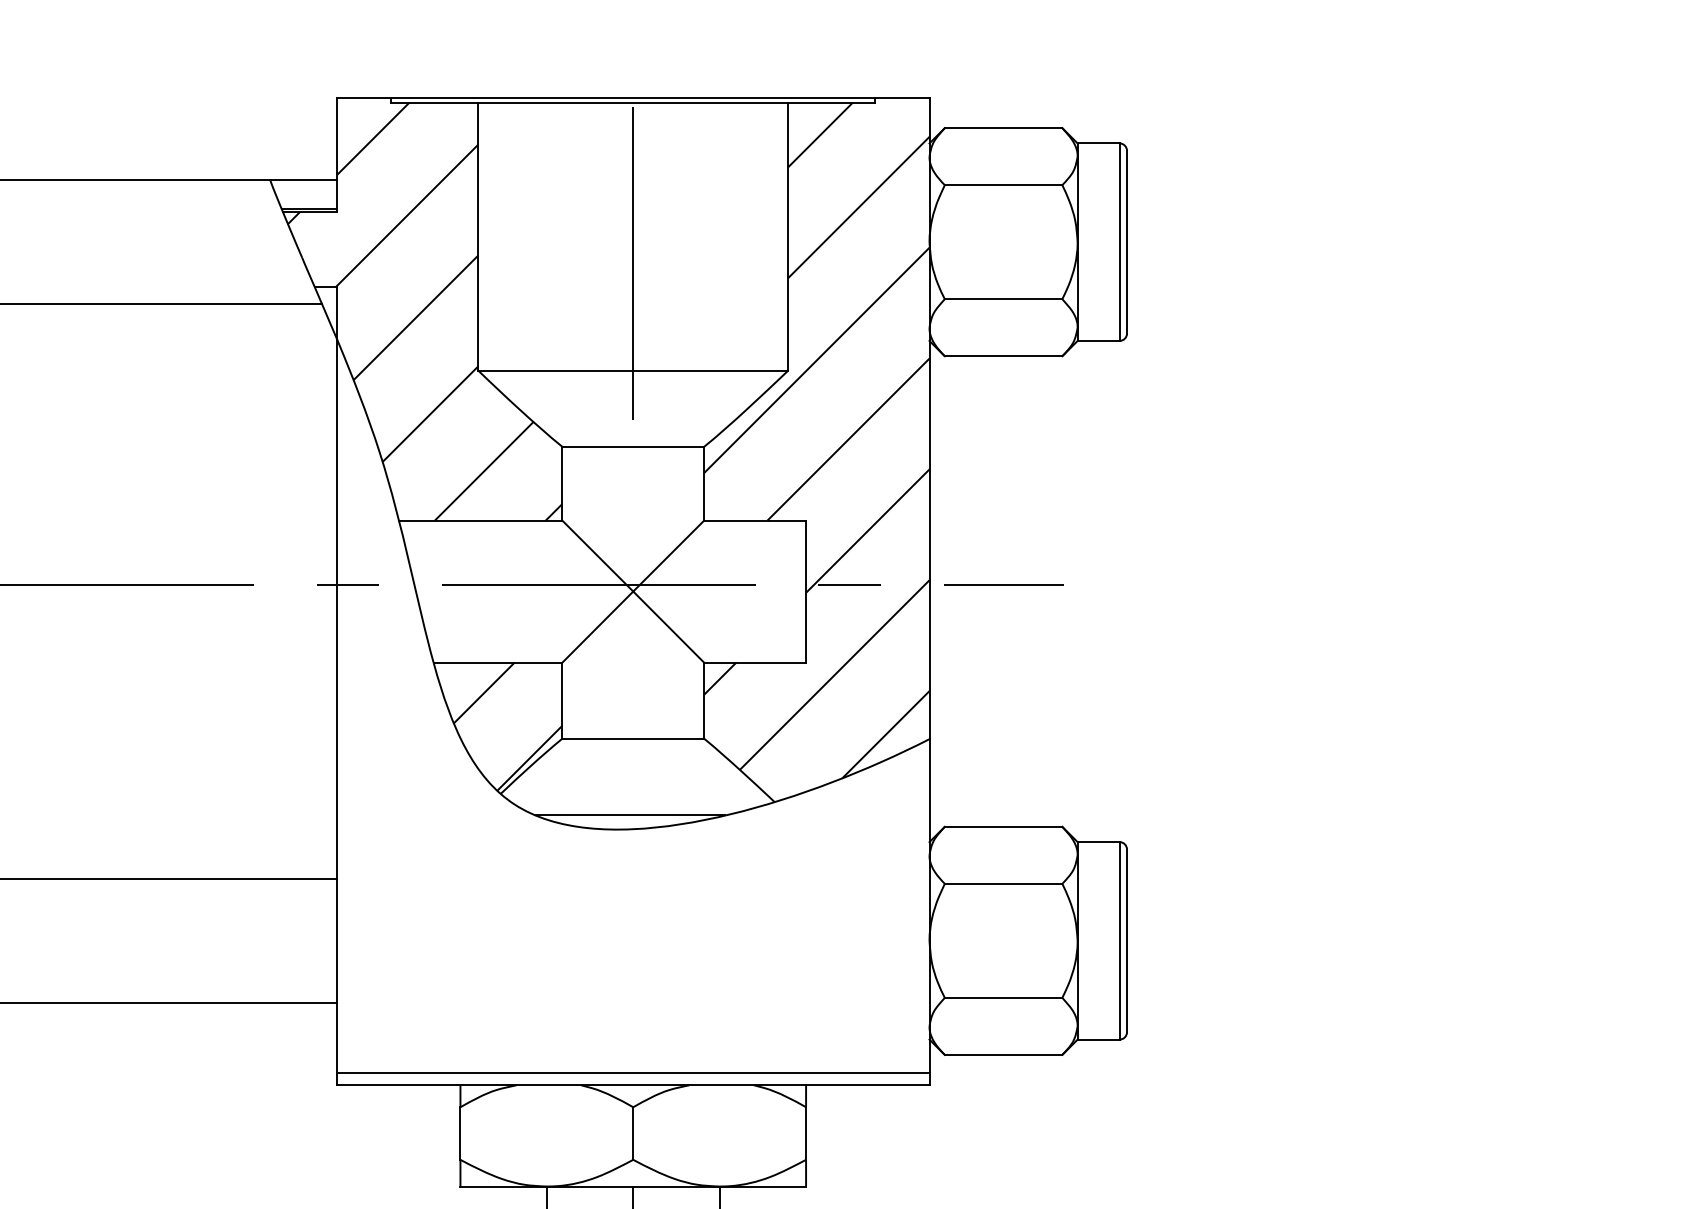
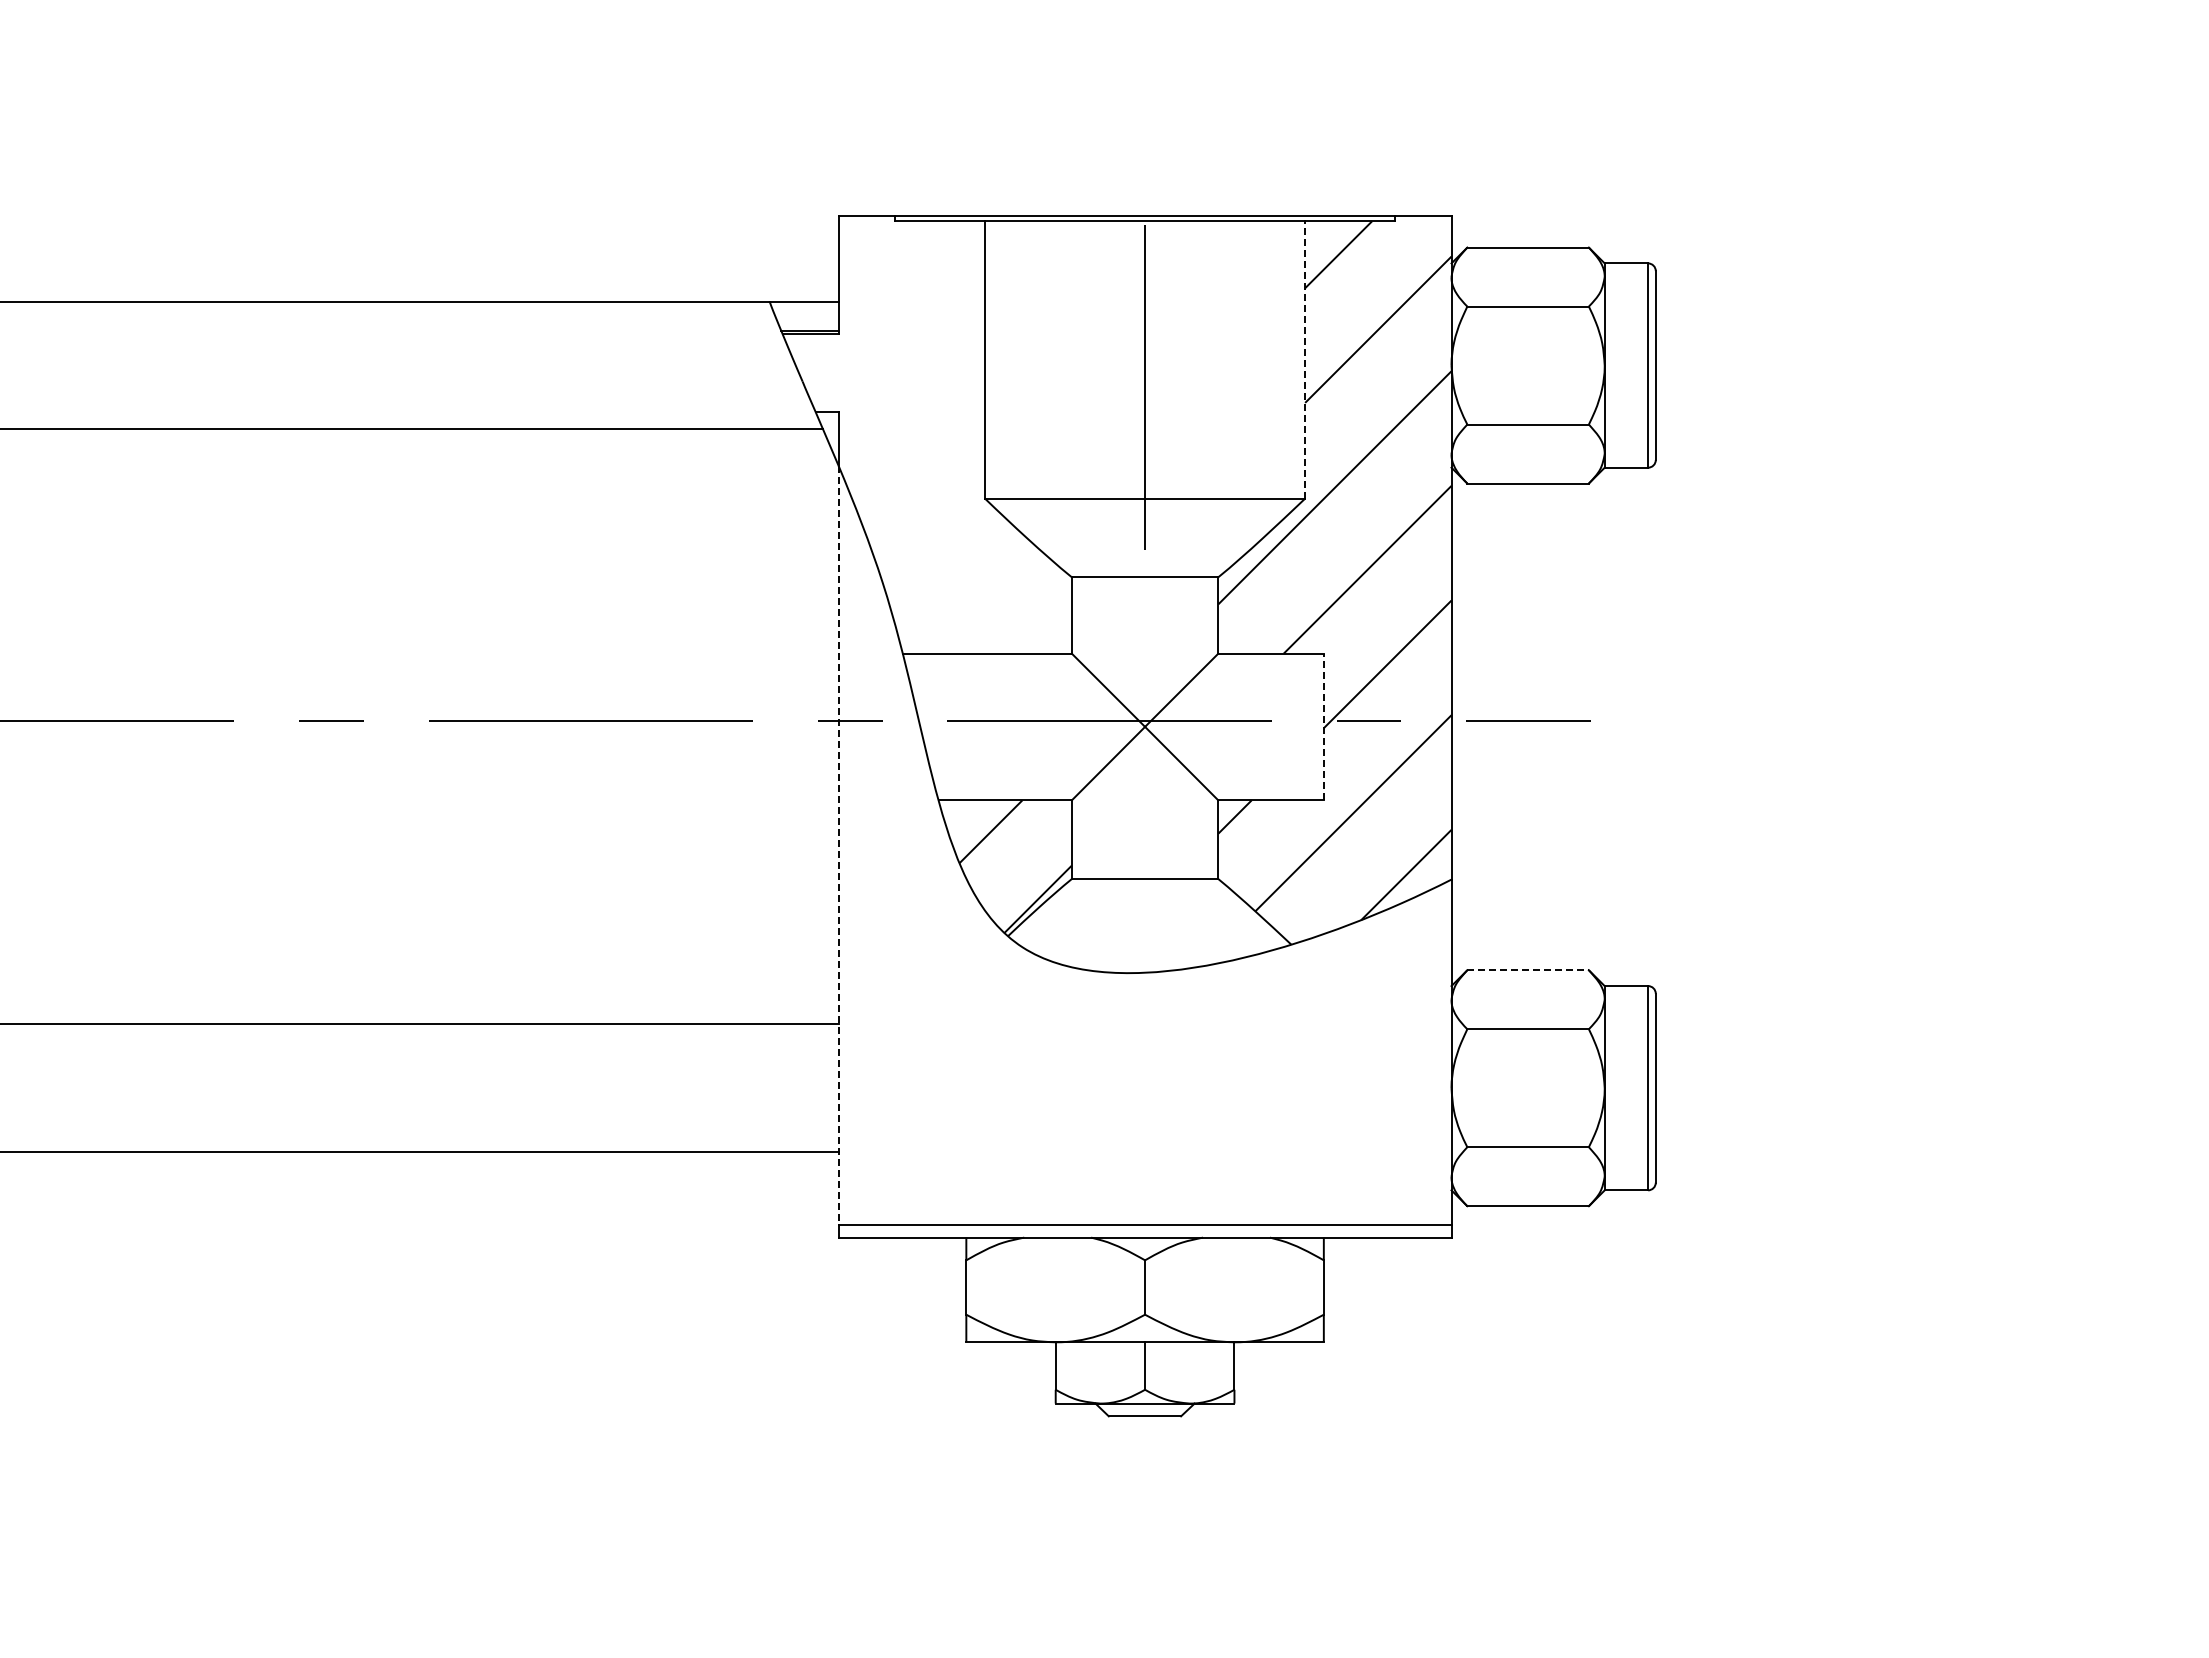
line: (788, 236) -> (1305, 359), solid -> dashed
hatch: (424, 311) -> (929, 437), removed
line: (805, 591) -> (1323, 726), solid -> dashed
line: (336, 706) -> (838, 845), solid -> dashed
line: (629, 814) -> (1141, 957), removed
line: (1003, 827) -> (1528, 970), solid -> dashed

